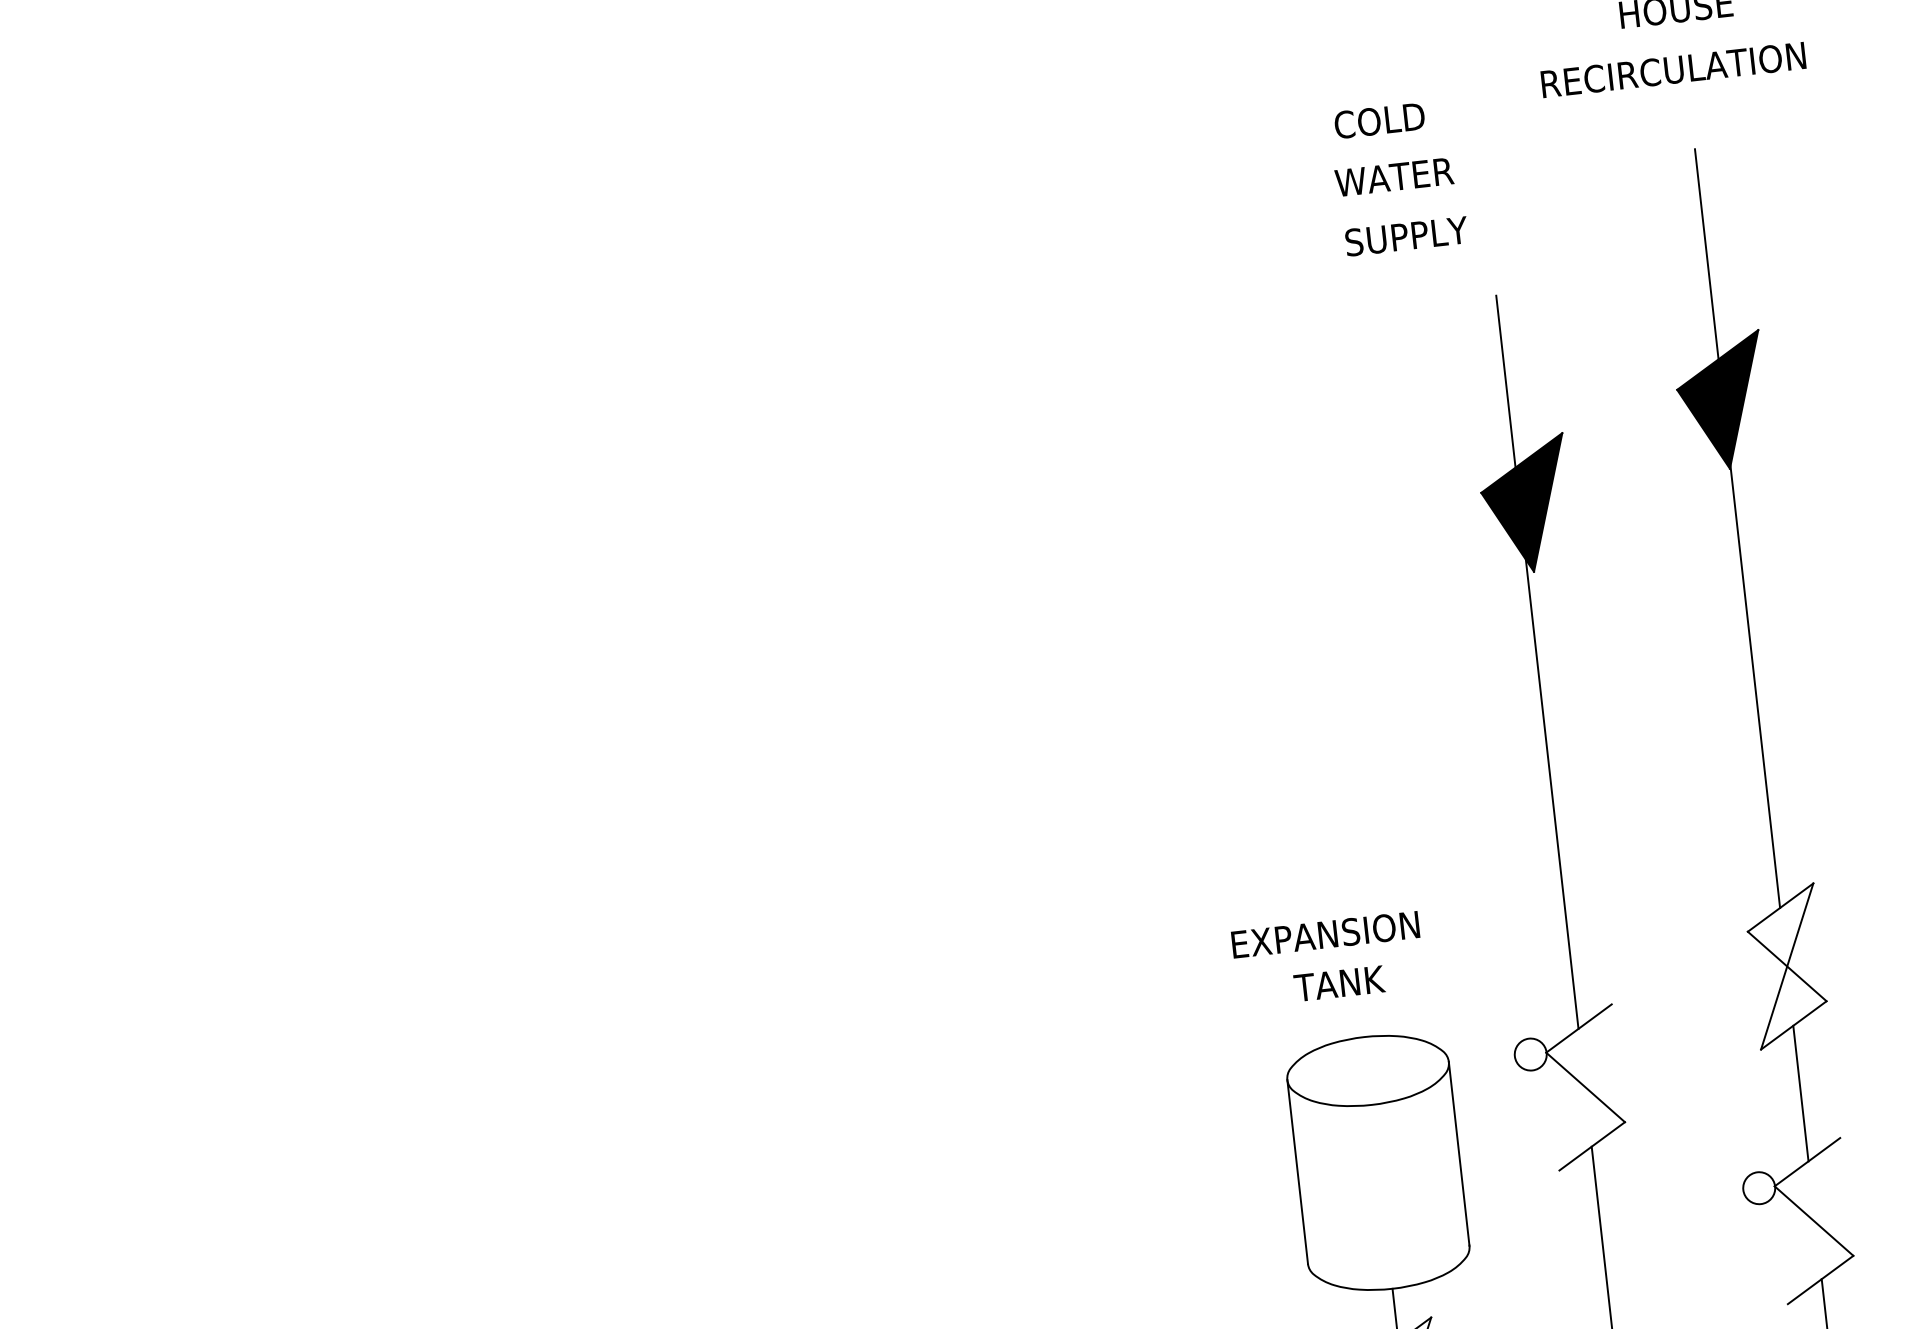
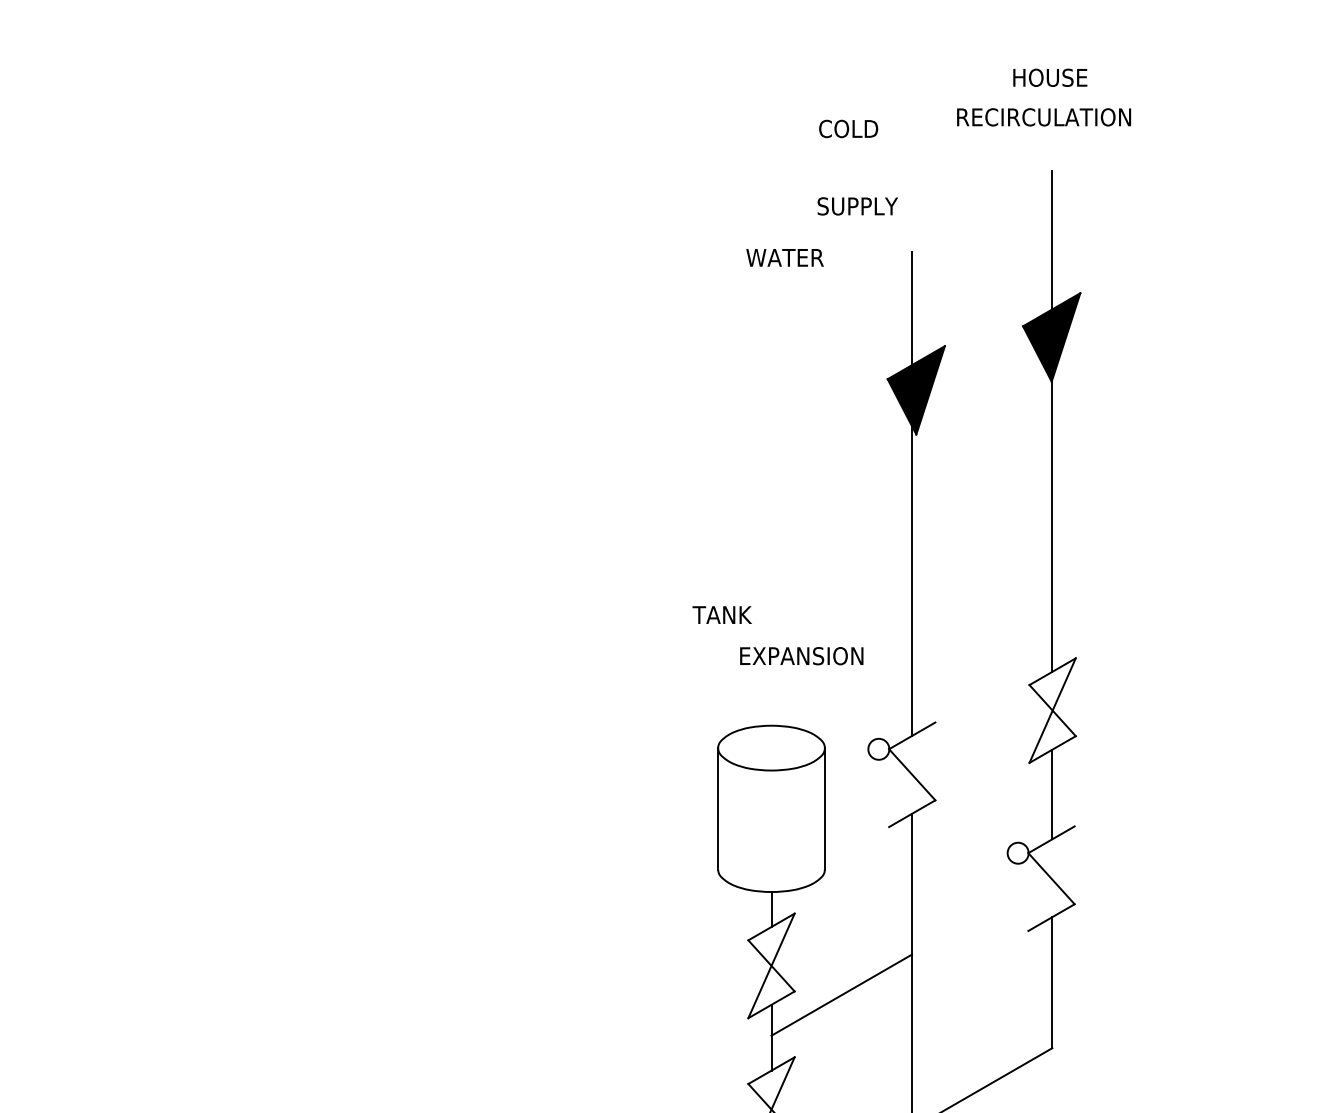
text: (1393, 176) -> (784, 257), moved
text: (1325, 935) -> (801, 656), moved
text: (1338, 982) -> (721, 614), moved

